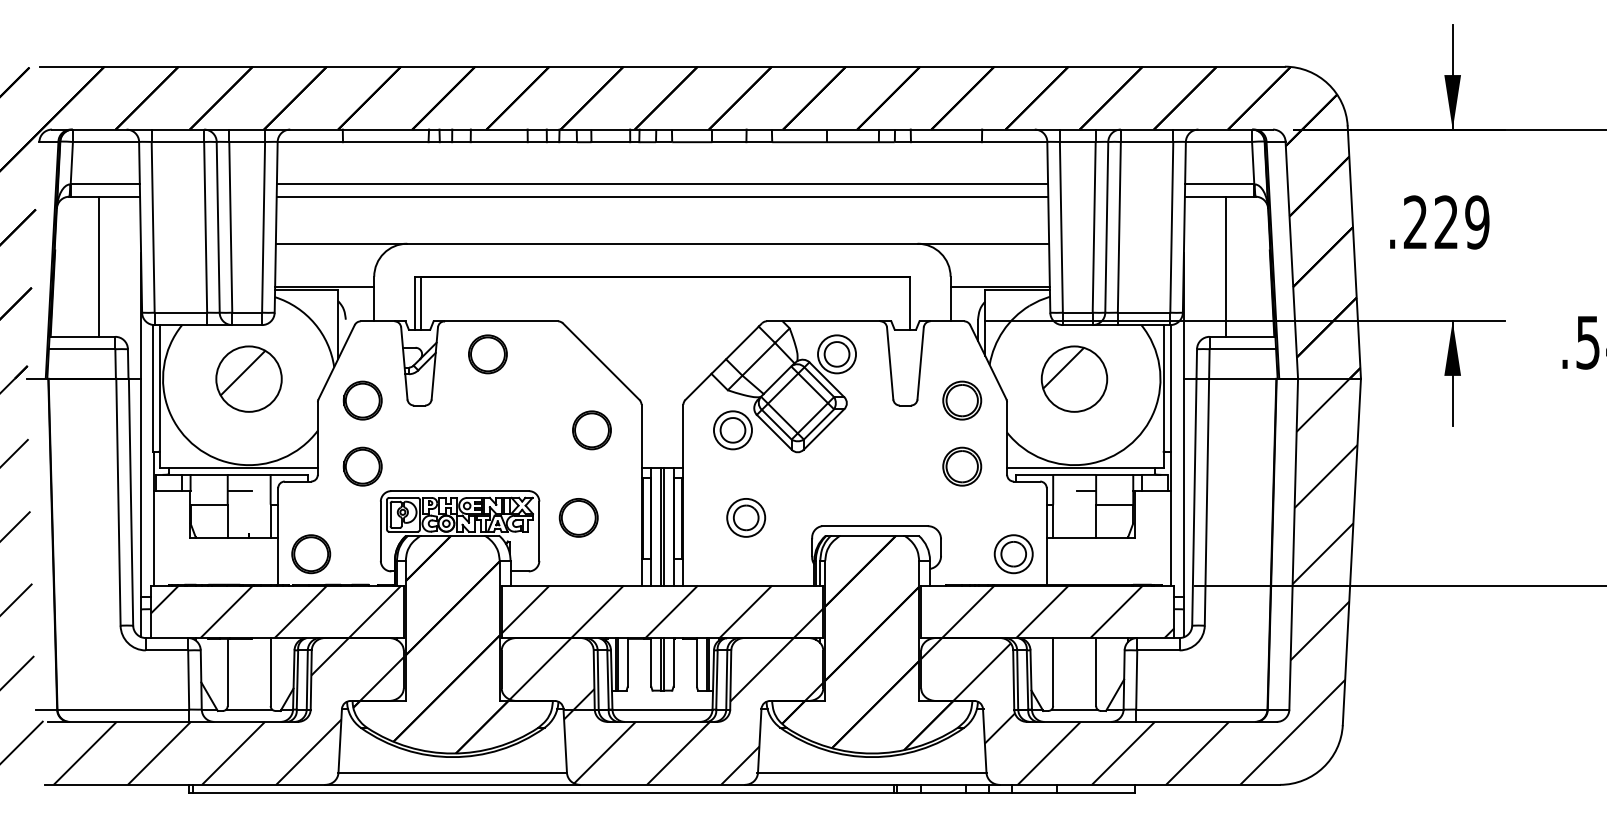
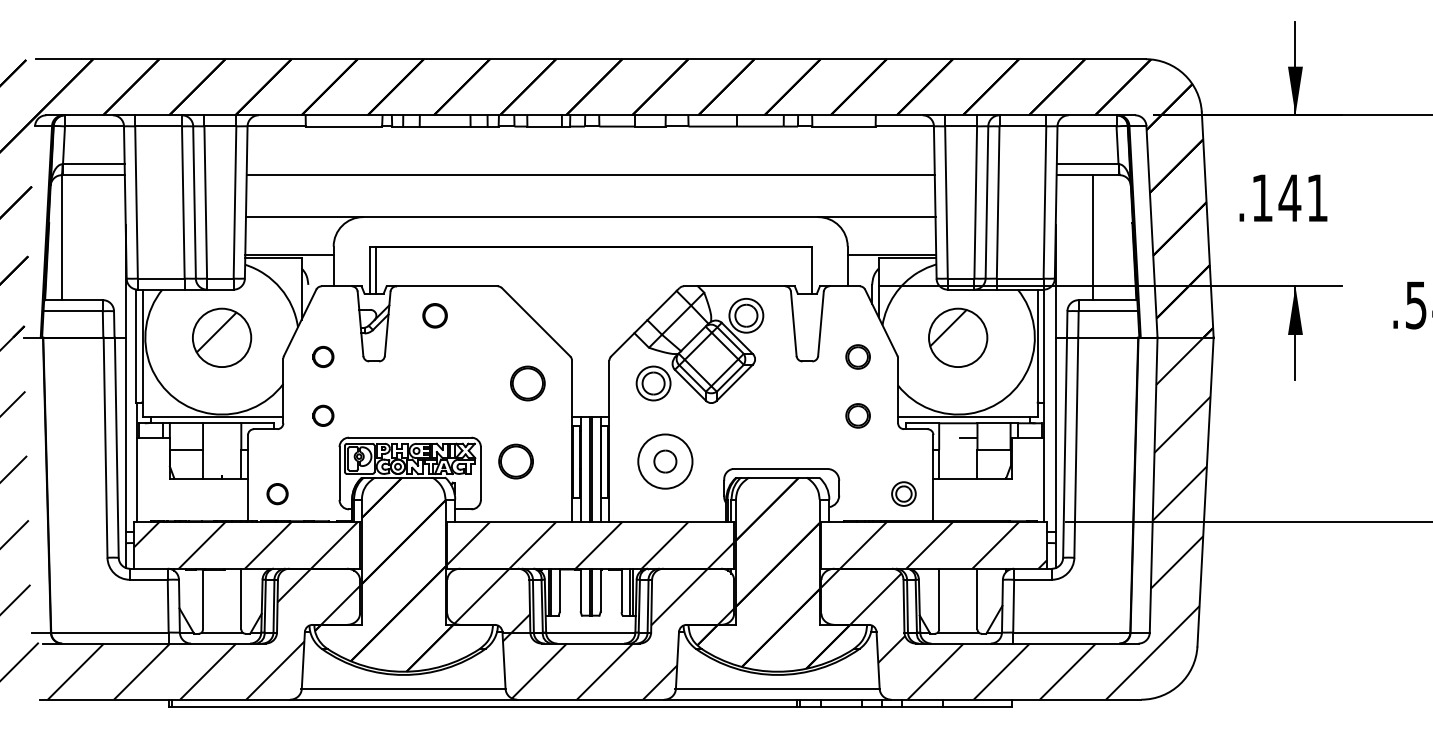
line: (662, 184) -> (590, 164), removed
text: (1446, 222) -> (1289, 198), .229 -> .141
line: (99, 266) -> (61, 237), moved
part: (487, 354) -> (434, 315), size x0.7
part: (362, 400) -> (323, 356), size x0.6
part: (962, 400) -> (858, 356), size x0.7
part: (362, 466) -> (323, 415), size x0.6
part: (962, 466) -> (858, 415), size x0.7
line: (239, 491) -> (213, 438), removed
circle: (746, 517) -> (665, 461), size x1.6
part: (311, 554) -> (277, 494), size x0.6
part: (1013, 554) -> (903, 494), size x0.7

